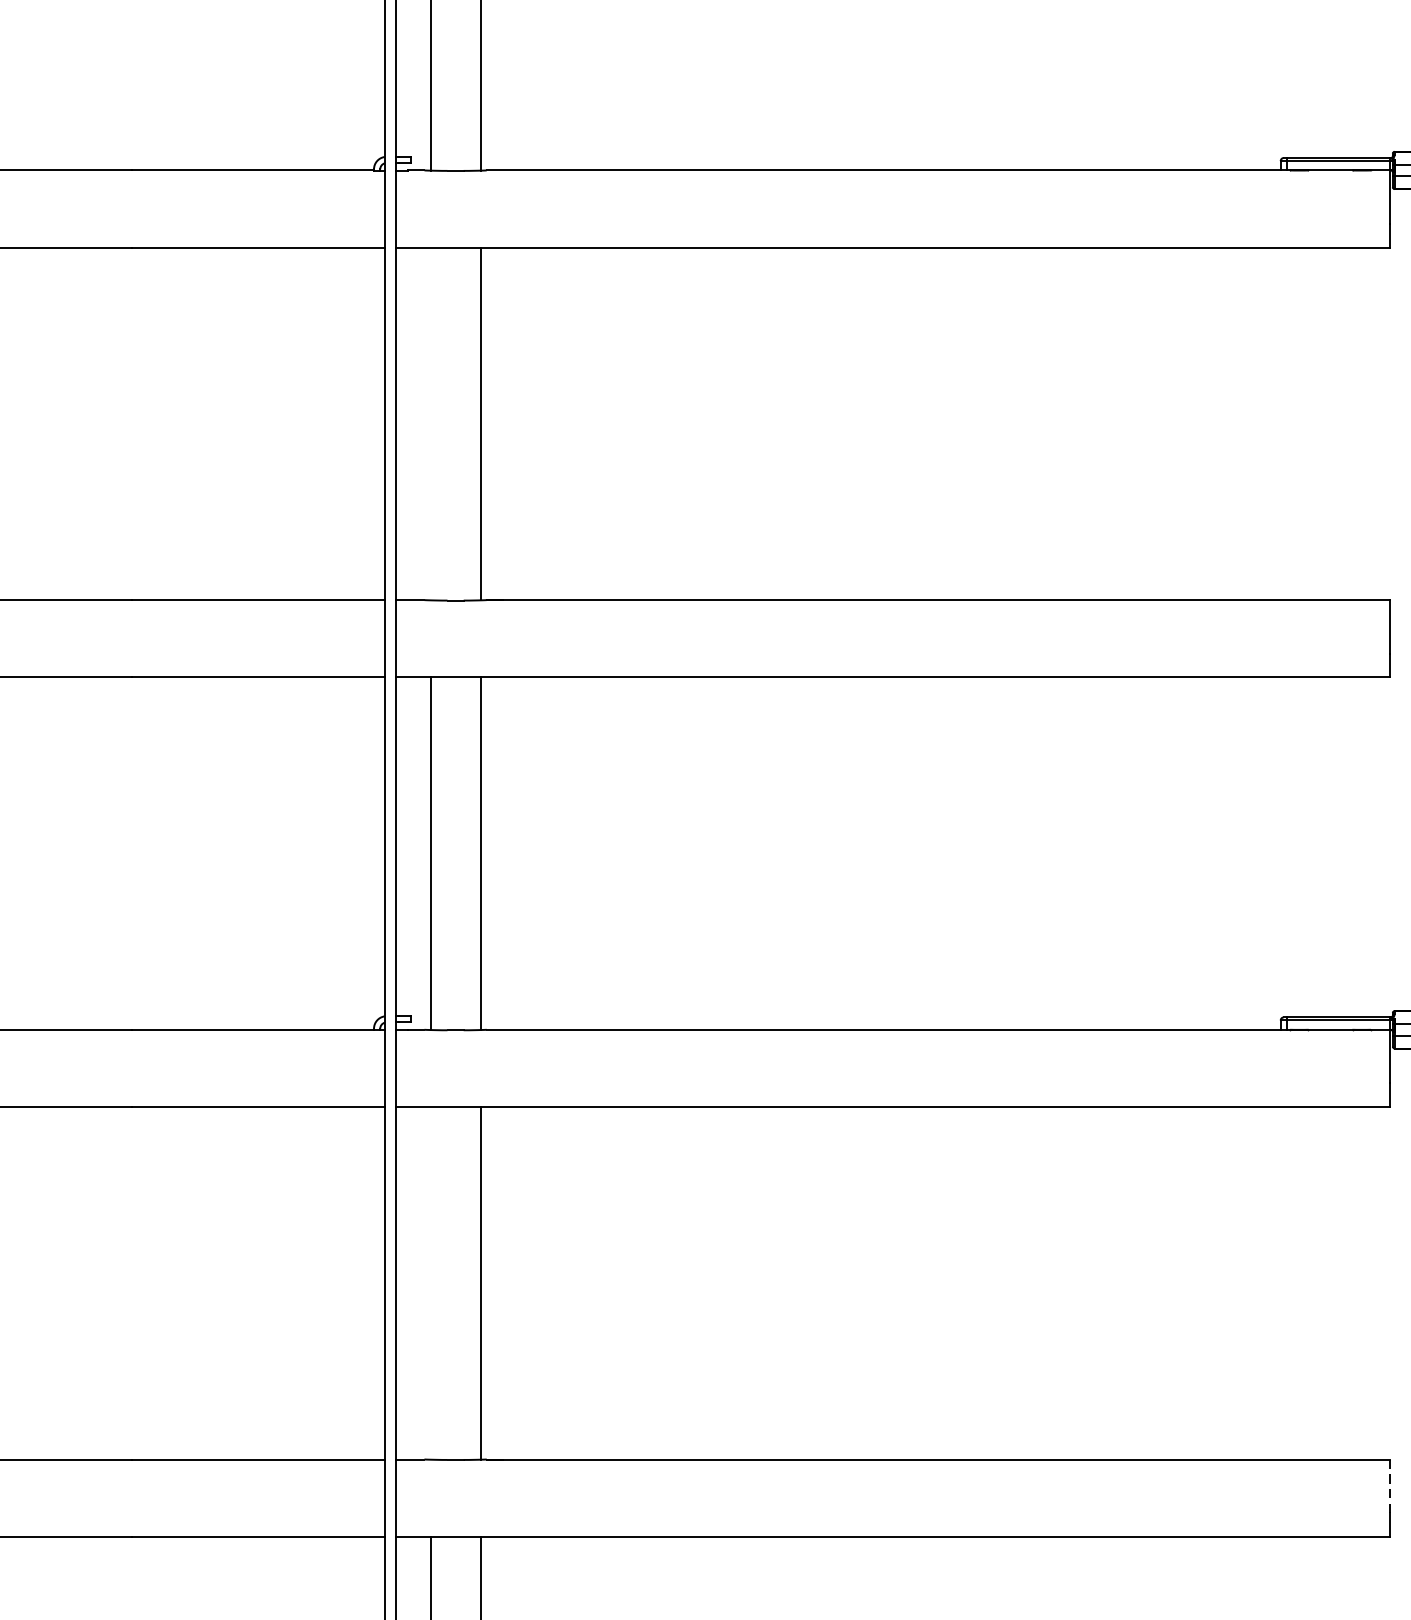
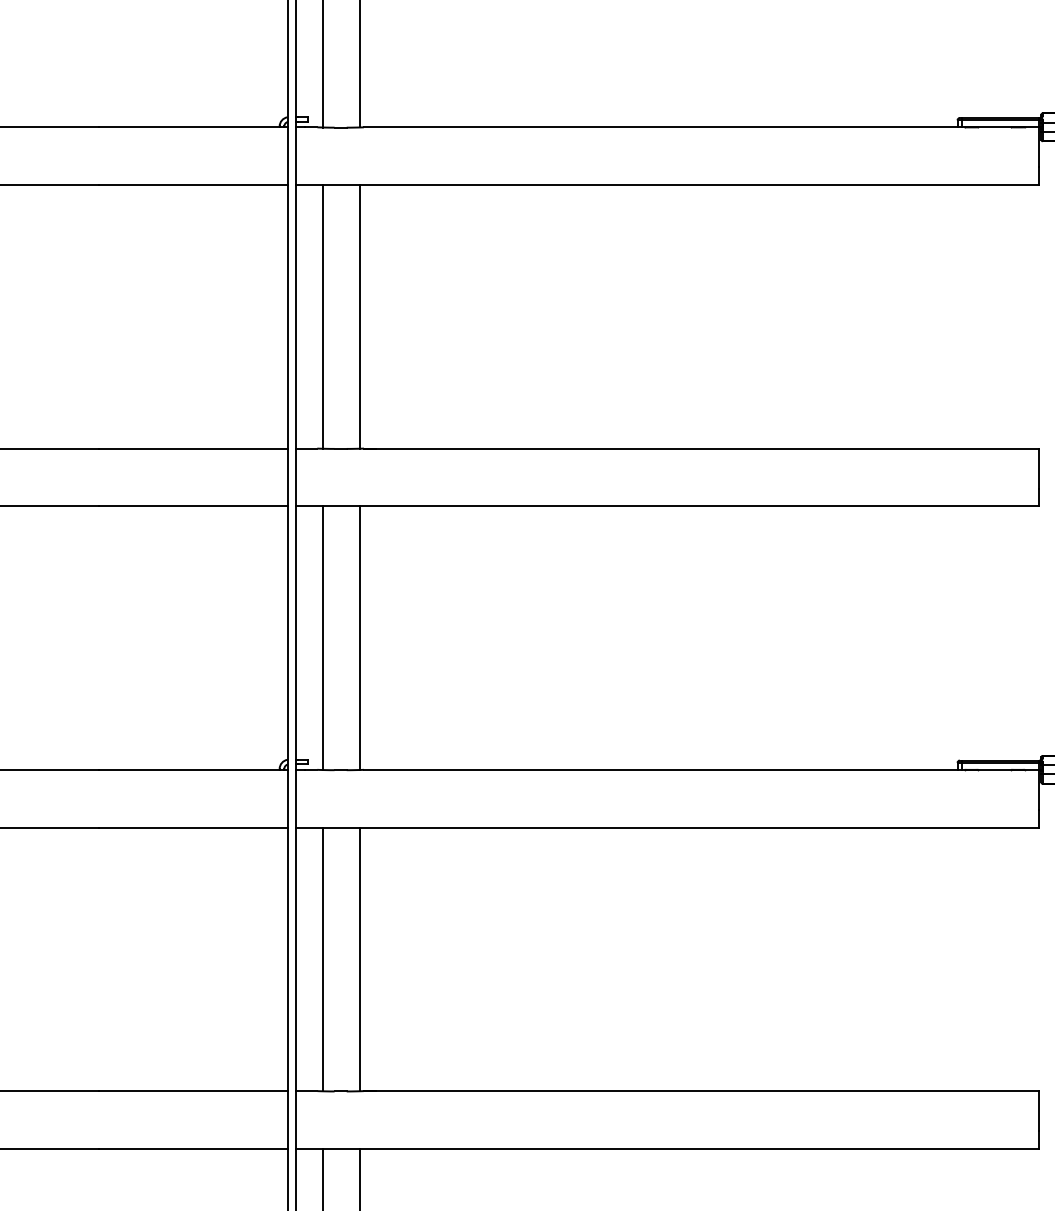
line: (431, 423) -> (322, 316), added
line: (431, 1283) -> (322, 959), added
line: (1390, 1486) -> (1039, 1111), dashed -> solid

